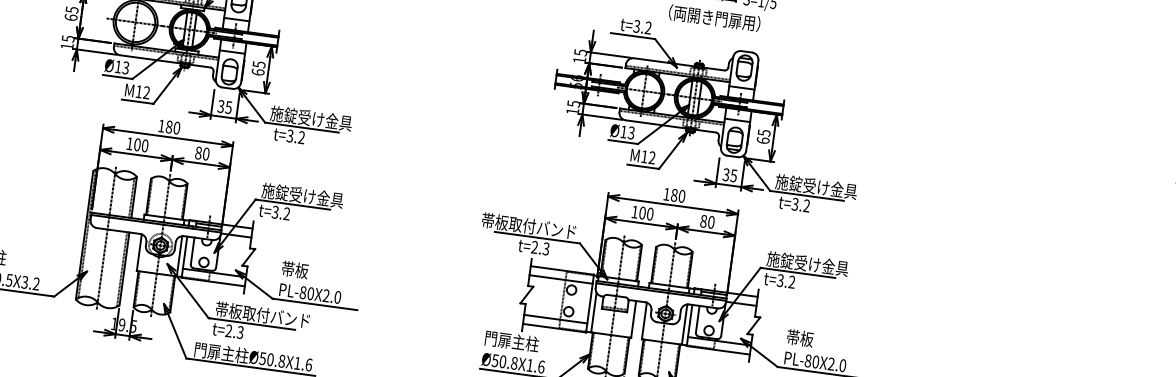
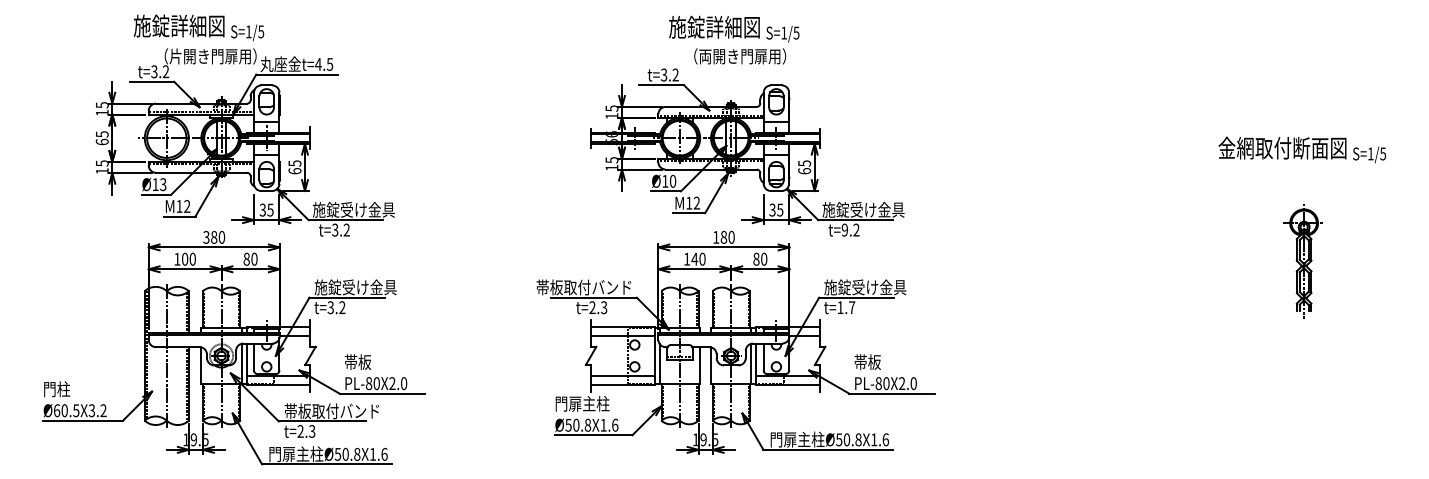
text: (161, 125) -> (206, 236), 180 -> 380
text: (630, 133) -> (672, 181), Ø13 -> Ø10
text: (794, 204) -> (844, 230), t=3.2 -> t=9.2
text: (642, 212) -> (694, 258), 100 -> 140
text: (786, 281) -> (846, 307), t=3.2 -> t=1.7

